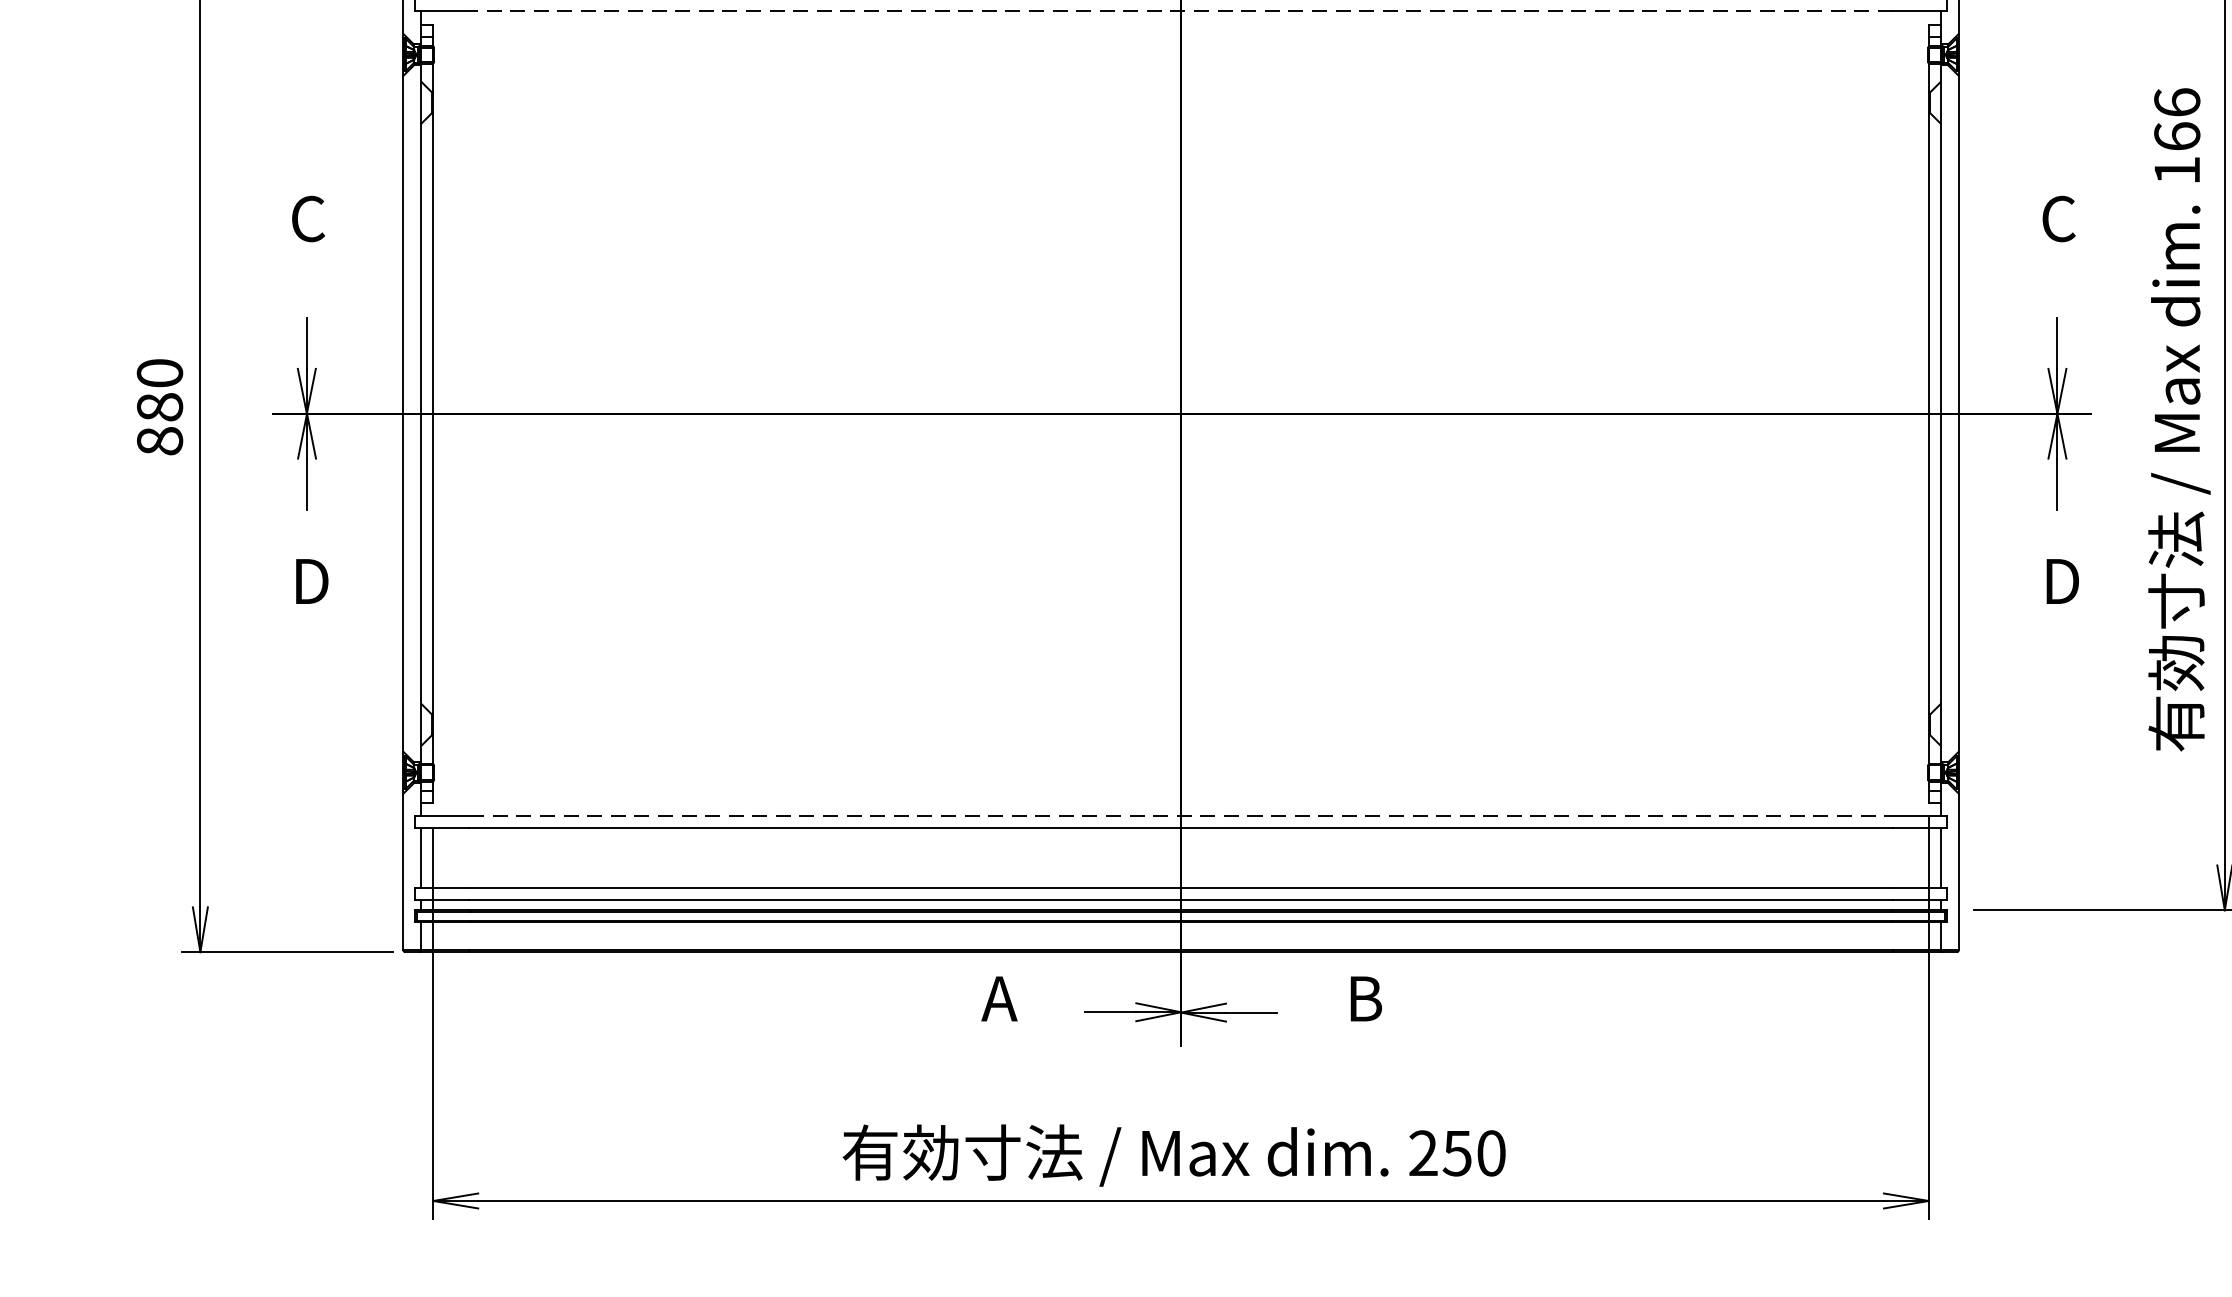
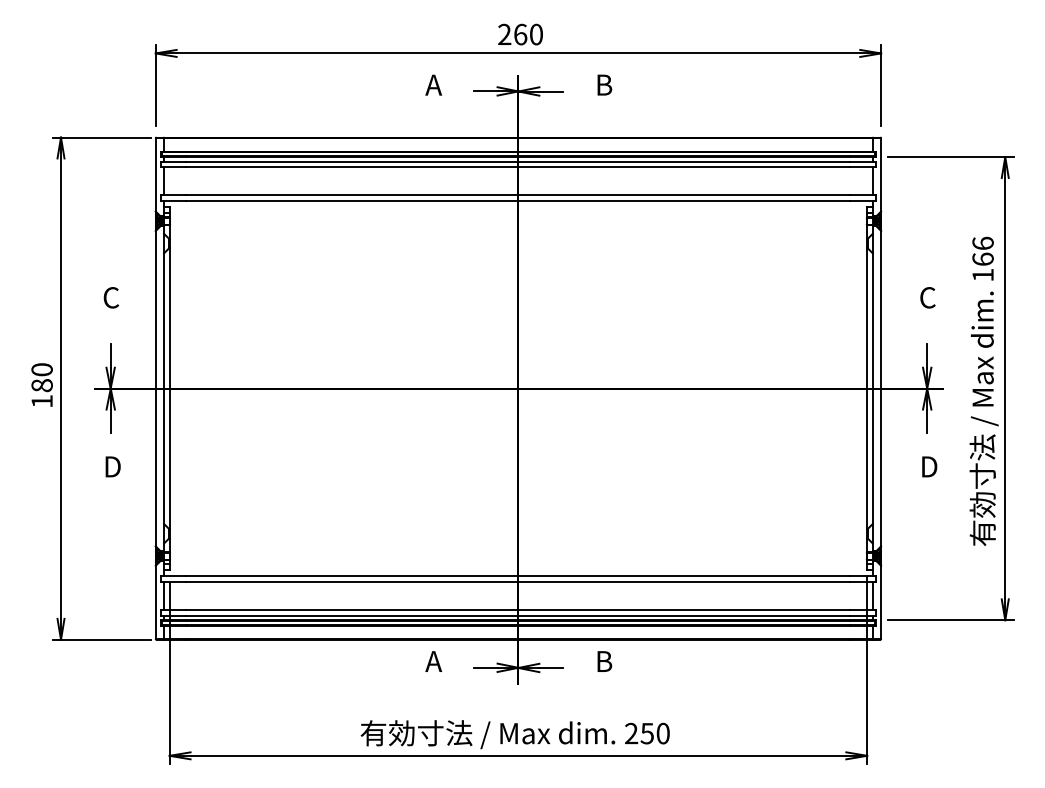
line: (1179, 10) -> (517, 200), dashed -> solid
text: (158, 439) -> (41, 400), 880 -> 180
line: (1181, 816) -> (518, 576), dashed -> solid

